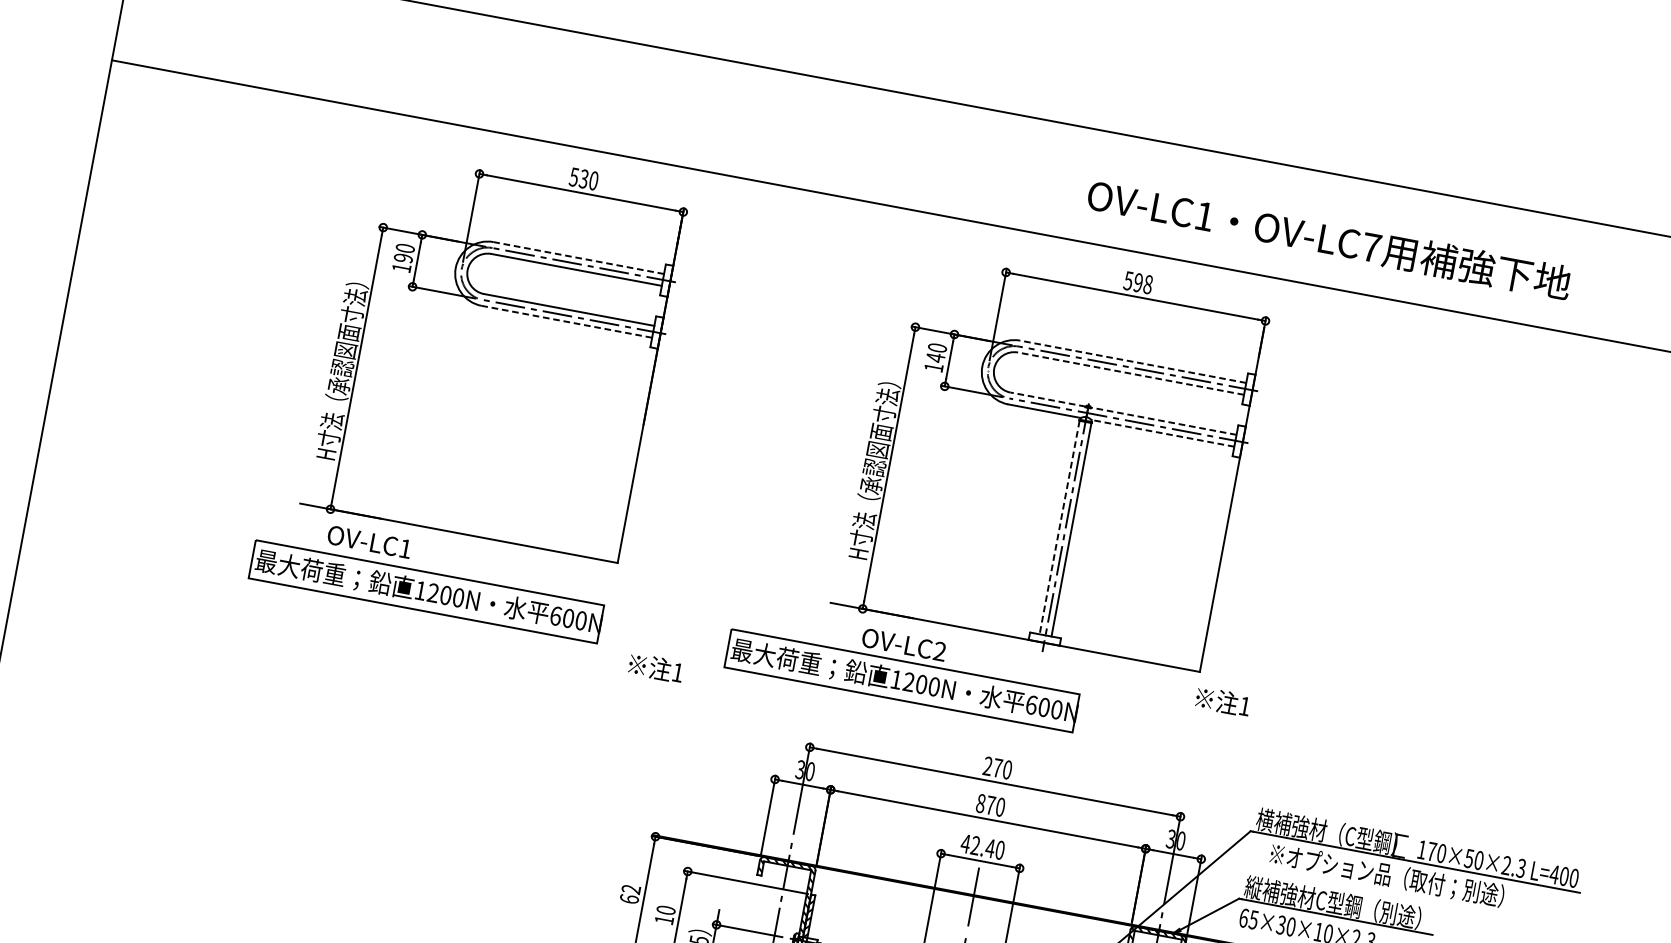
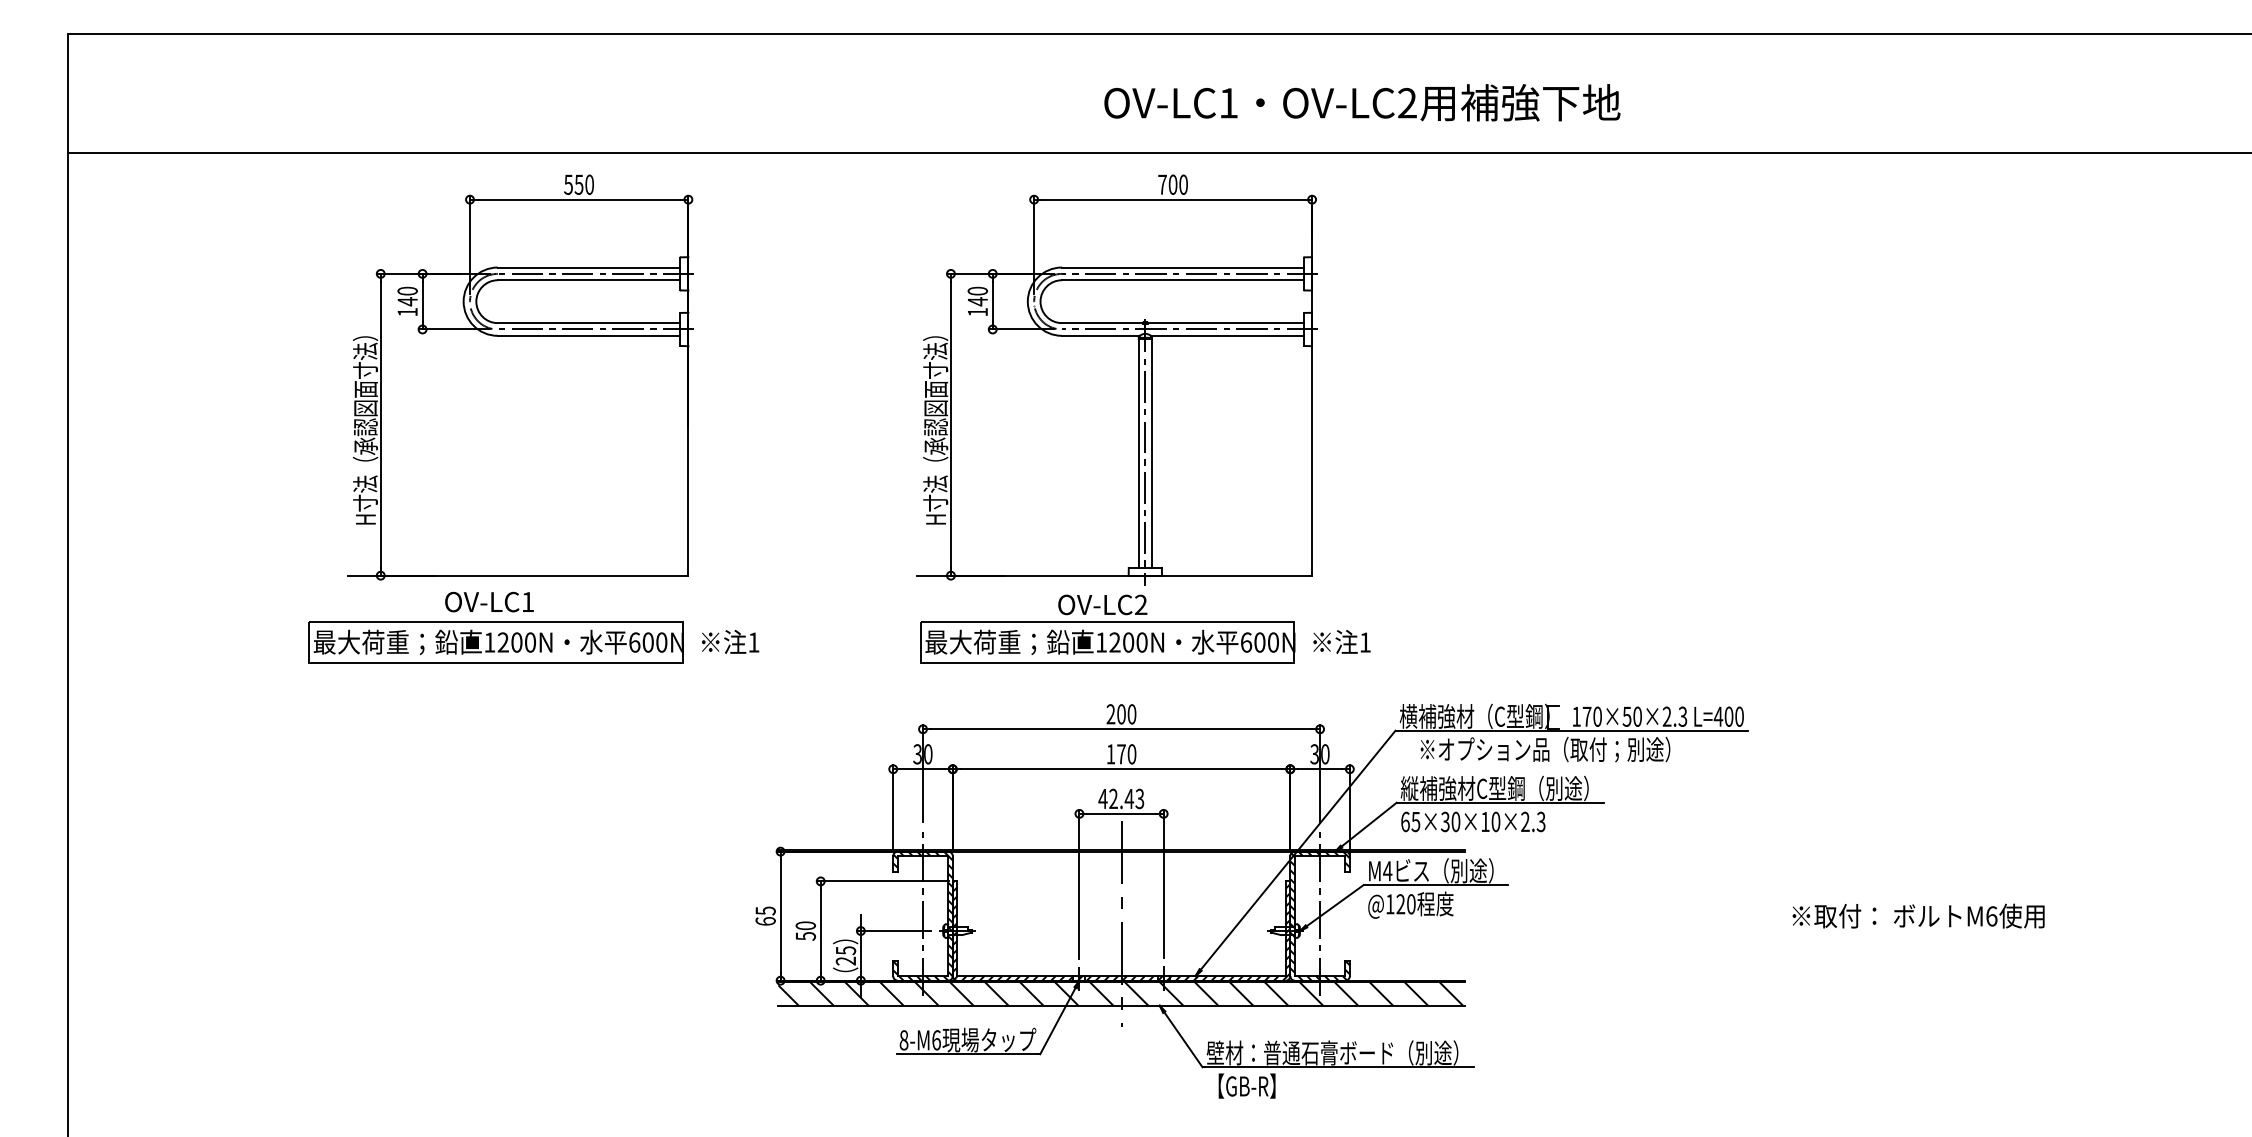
text: (584, 178) -> (579, 184), 530 -> 550
text: (1371, 246) -> (1407, 102), OV-LC7 -> OV-LC2
line: (578, 257) -> (588, 267), dashed -> solid
text: (403, 258) -> (407, 301), 190 -> 140
text: (1137, 282) -> (1172, 184), 598 -> 700
line: (566, 321) -> (588, 335), dashed -> solid
line: (1132, 361) -> (1182, 267), dashed -> solid
line: (1130, 373) -> (1182, 280), dashed -> solid
line: (1047, 399) -> (1101, 323), dashed -> solid
line: (1163, 421) -> (1226, 323), dashed -> solid
line: (1162, 433) -> (1227, 335), dashed -> solid
line: (1059, 527) -> (1138, 453), dashed -> solid
text: (369, 541) -> (489, 601), moved
text: (656, 667) -> (730, 641), moved
part: (904, 667) -> (1107, 628), moved
text: (1222, 701) -> (1341, 641), moved
text: (997, 768) -> (1121, 714), 270 -> 200
text: (980, 803) -> (1110, 754), 870 -> 170
text: (999, 849) -> (1139, 798), 42.40 -> 42.43
text: (631, 889) -> (765, 910), 62 -> 65
text: (664, 920) -> (806, 936), 10 -> 50

